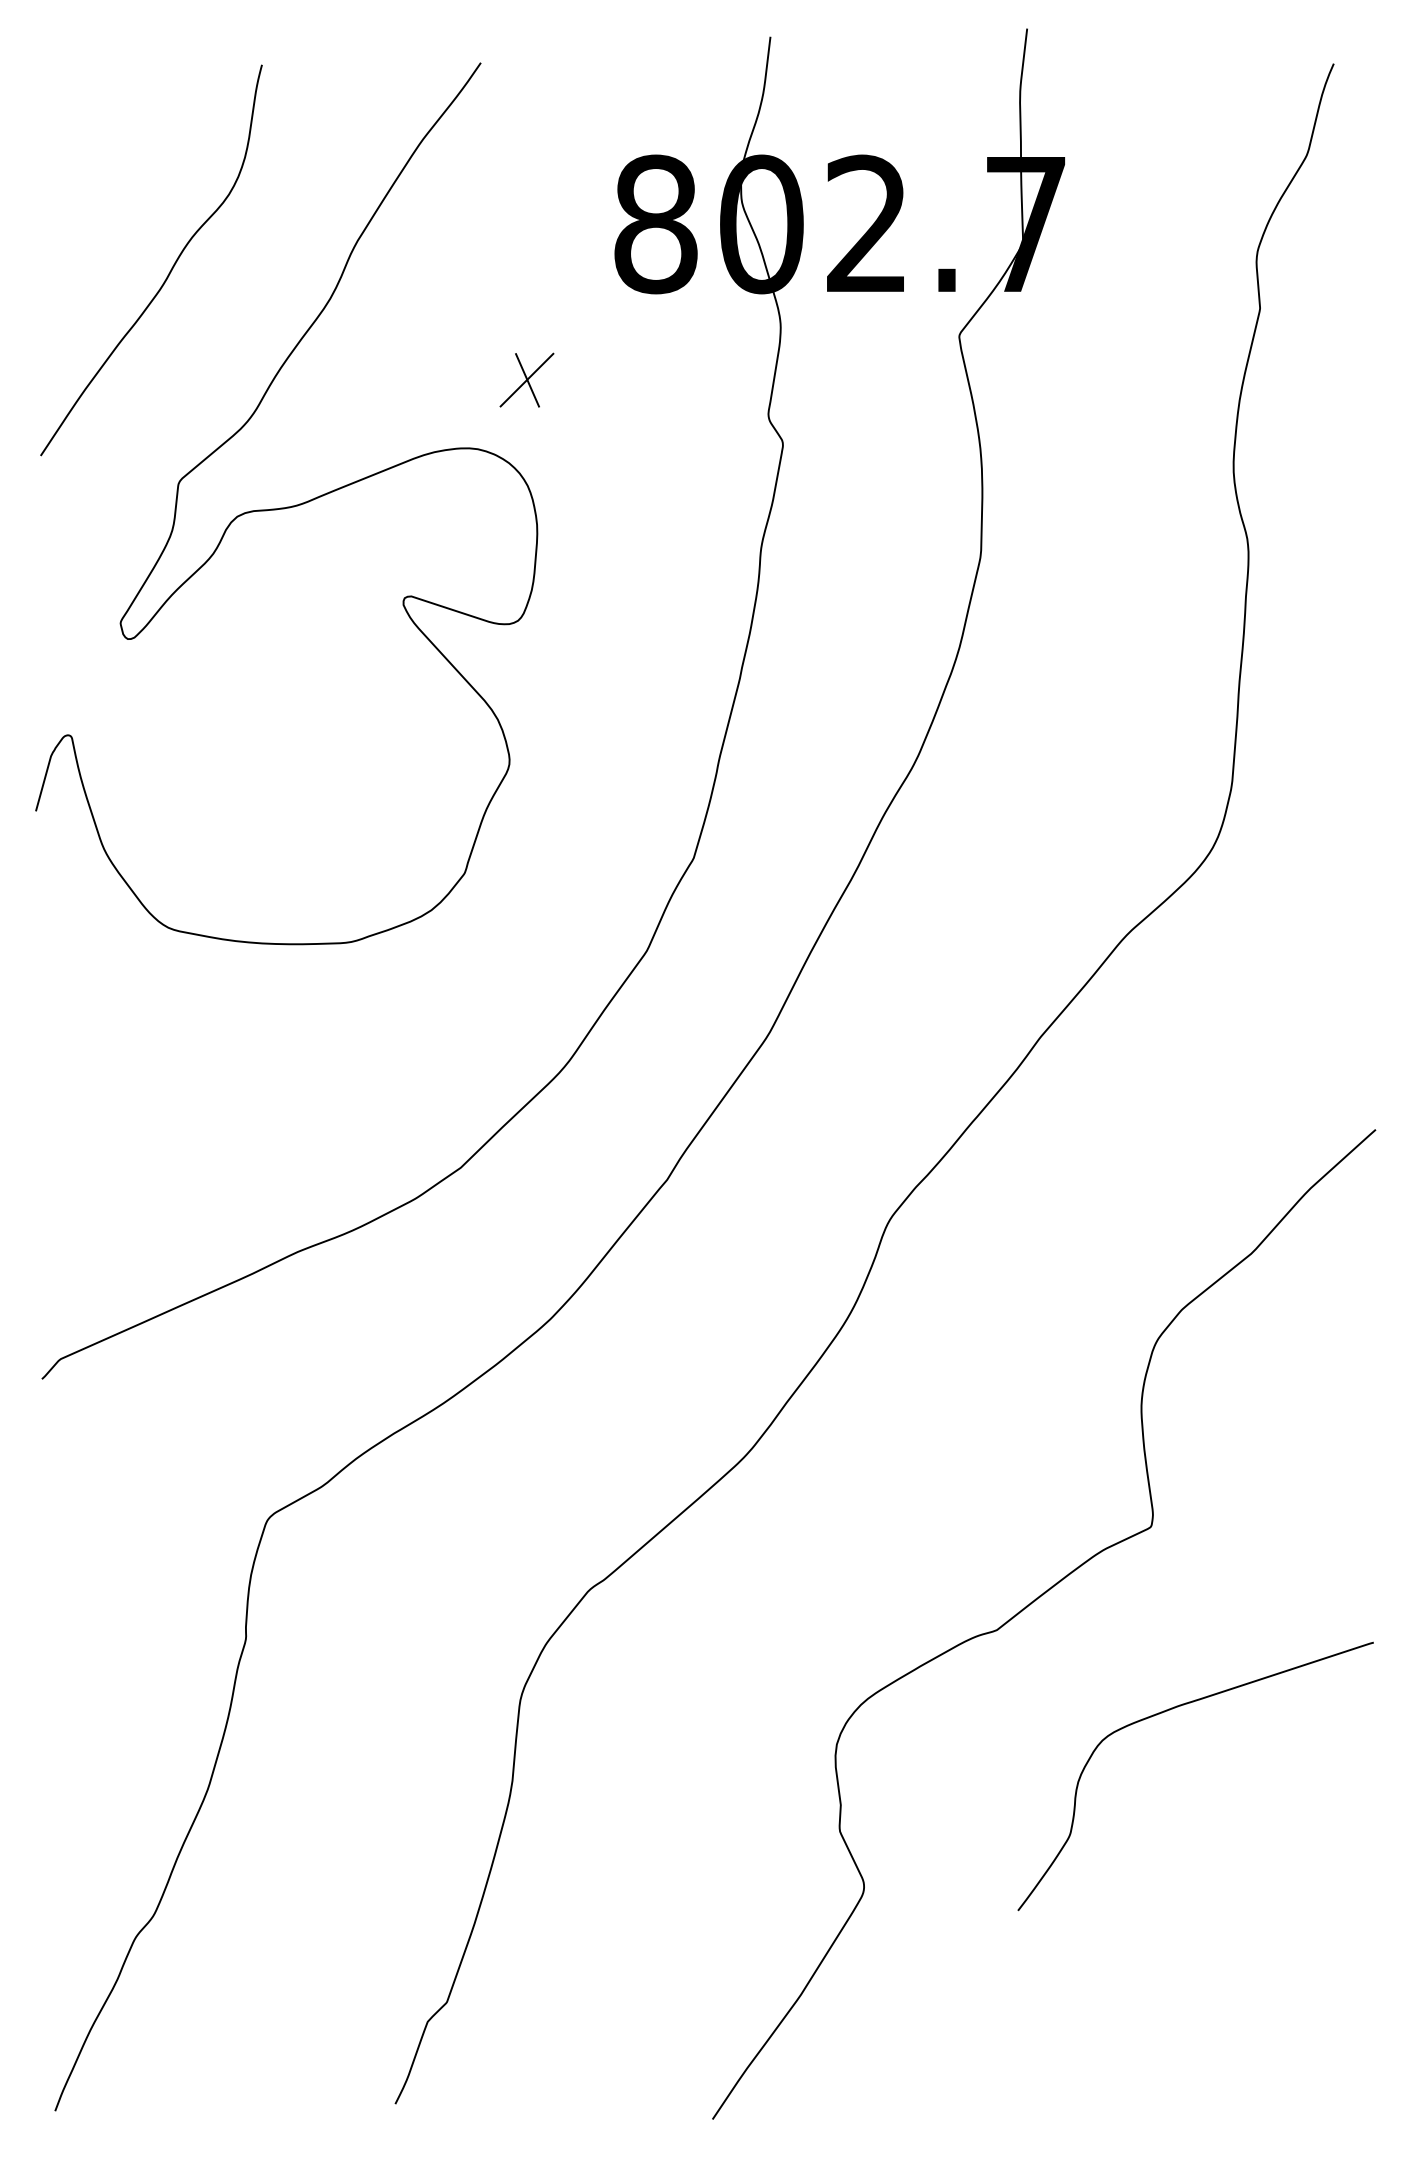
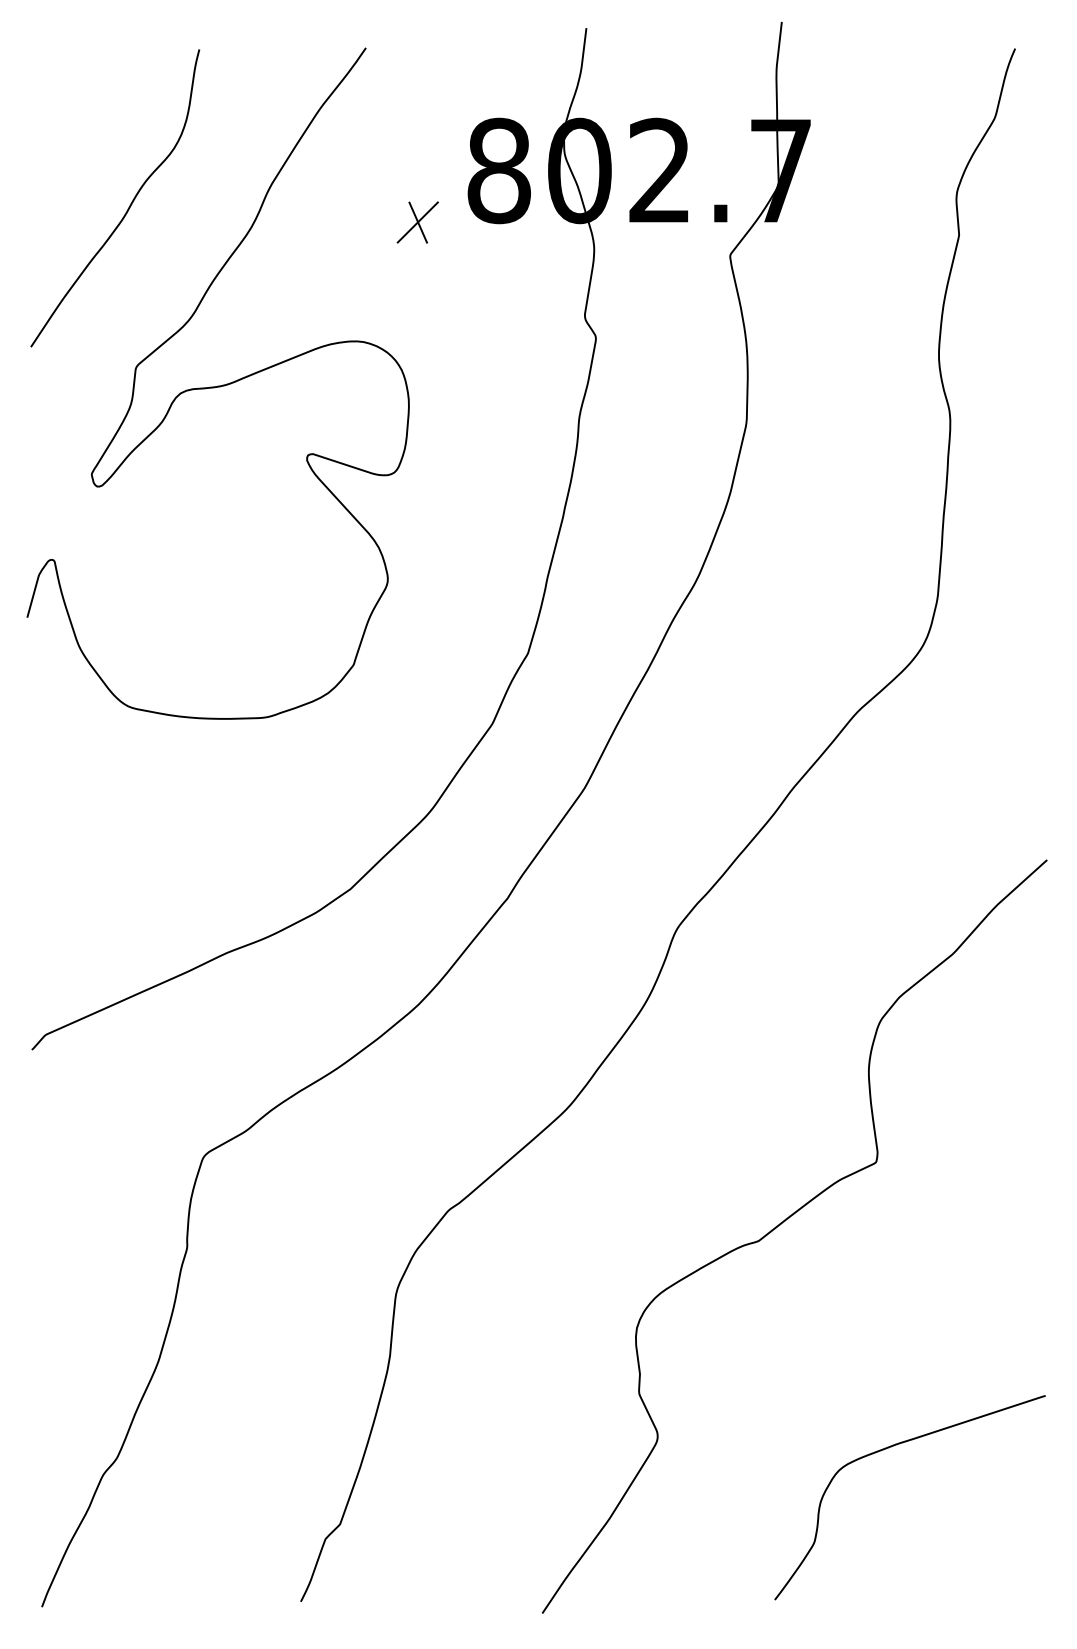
part: (526, 379) -> (417, 222), moved
curve: (1170, 1710) -> (890, 1447), moved

